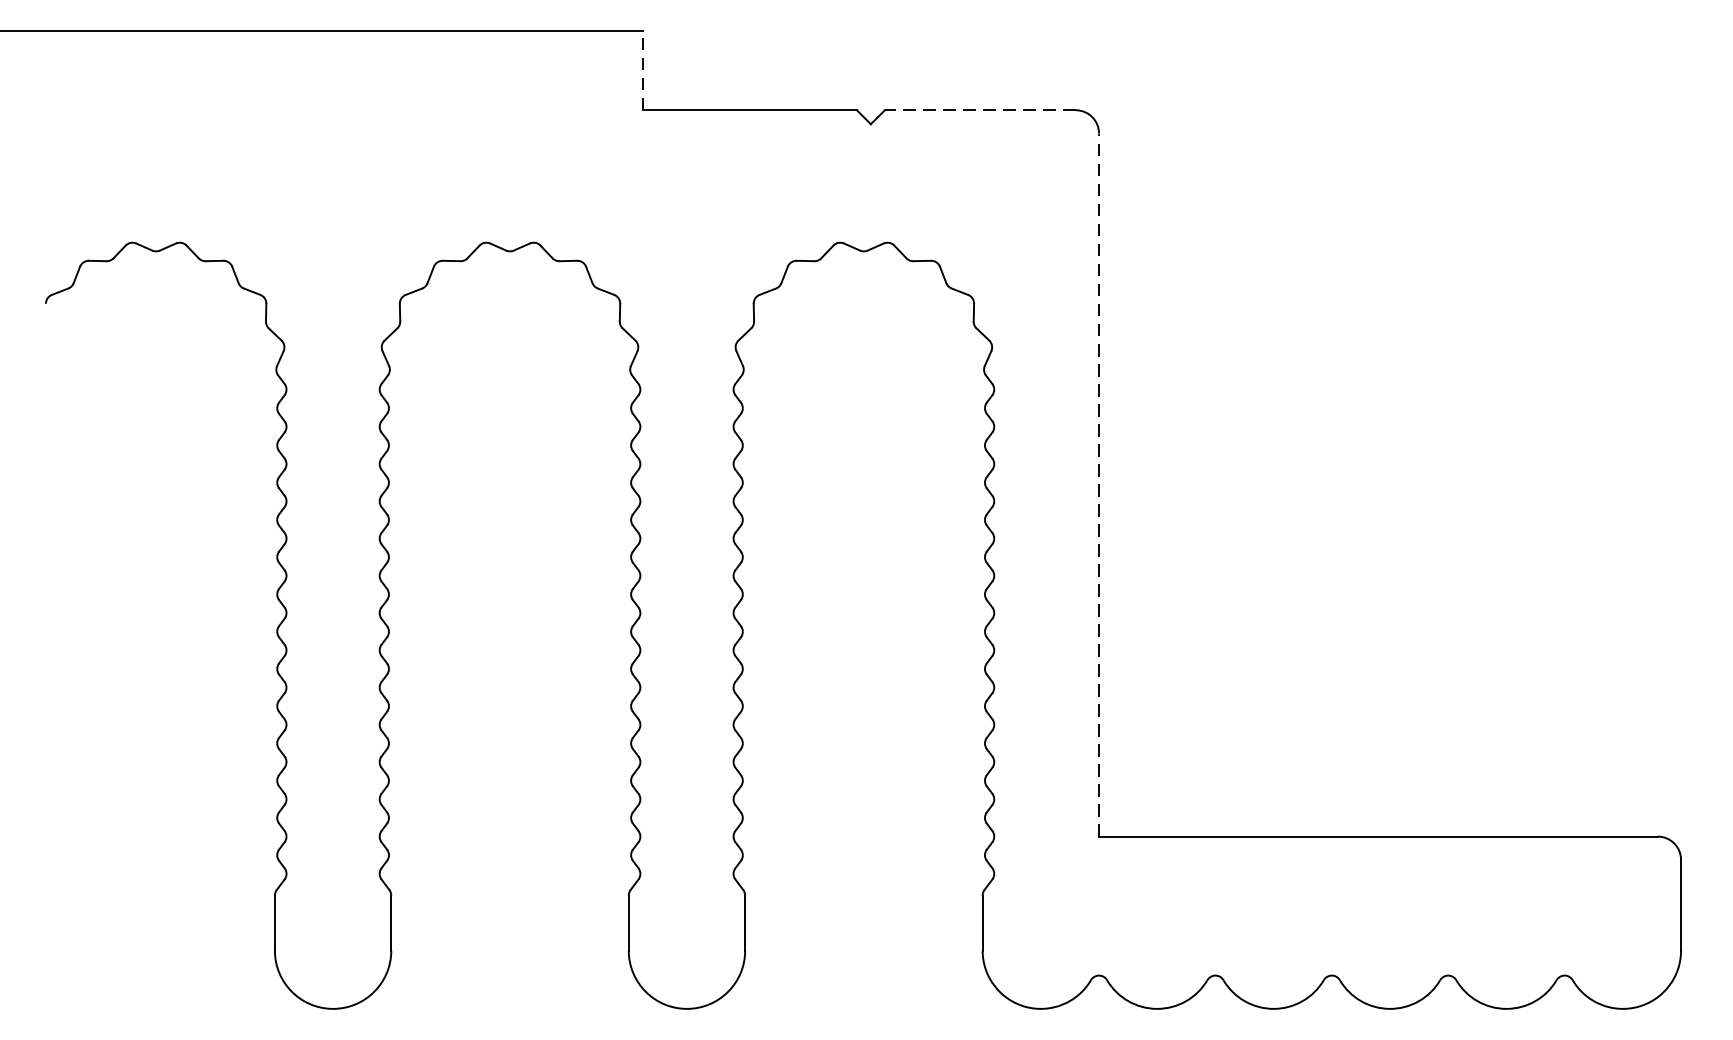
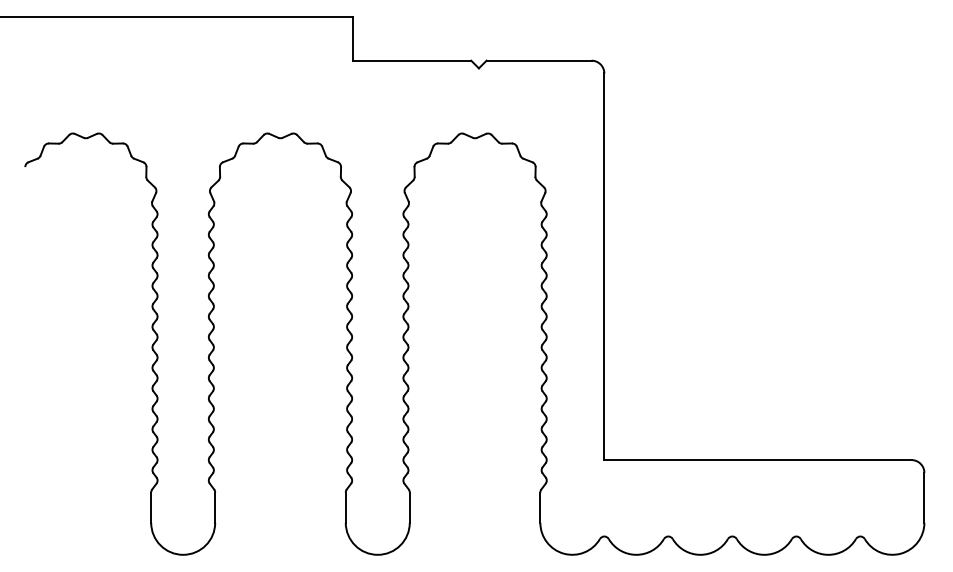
line: (642, 69) -> (353, 38), dashed -> solid
line: (979, 109) -> (538, 60), dashed -> solid
line: (1099, 484) -> (604, 266), dashed -> solid

